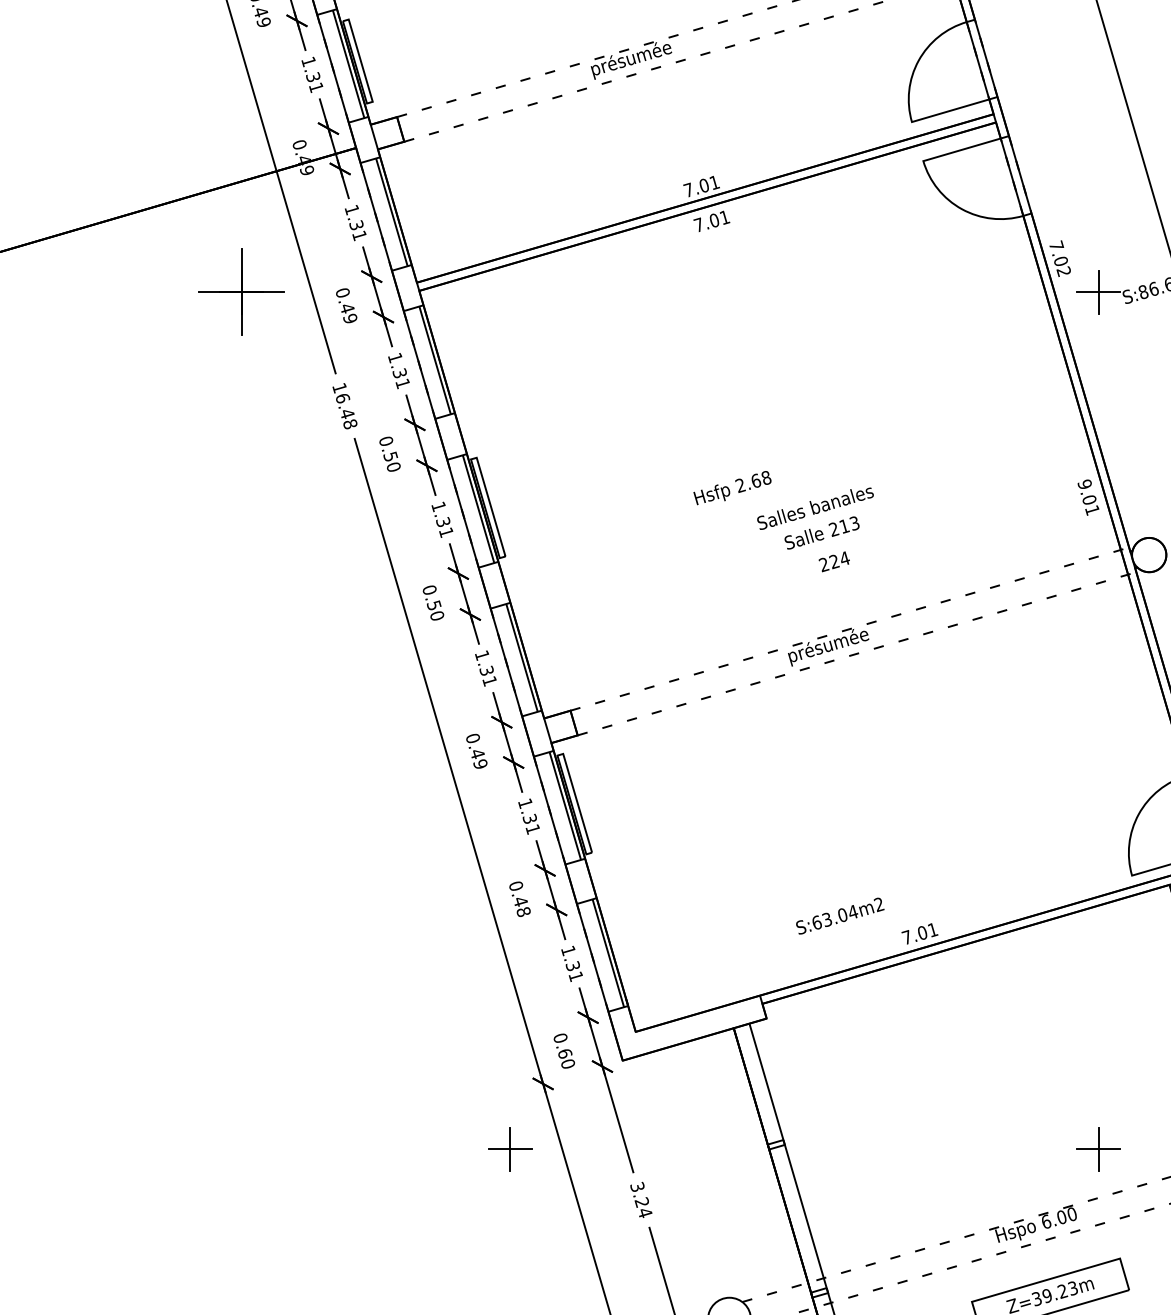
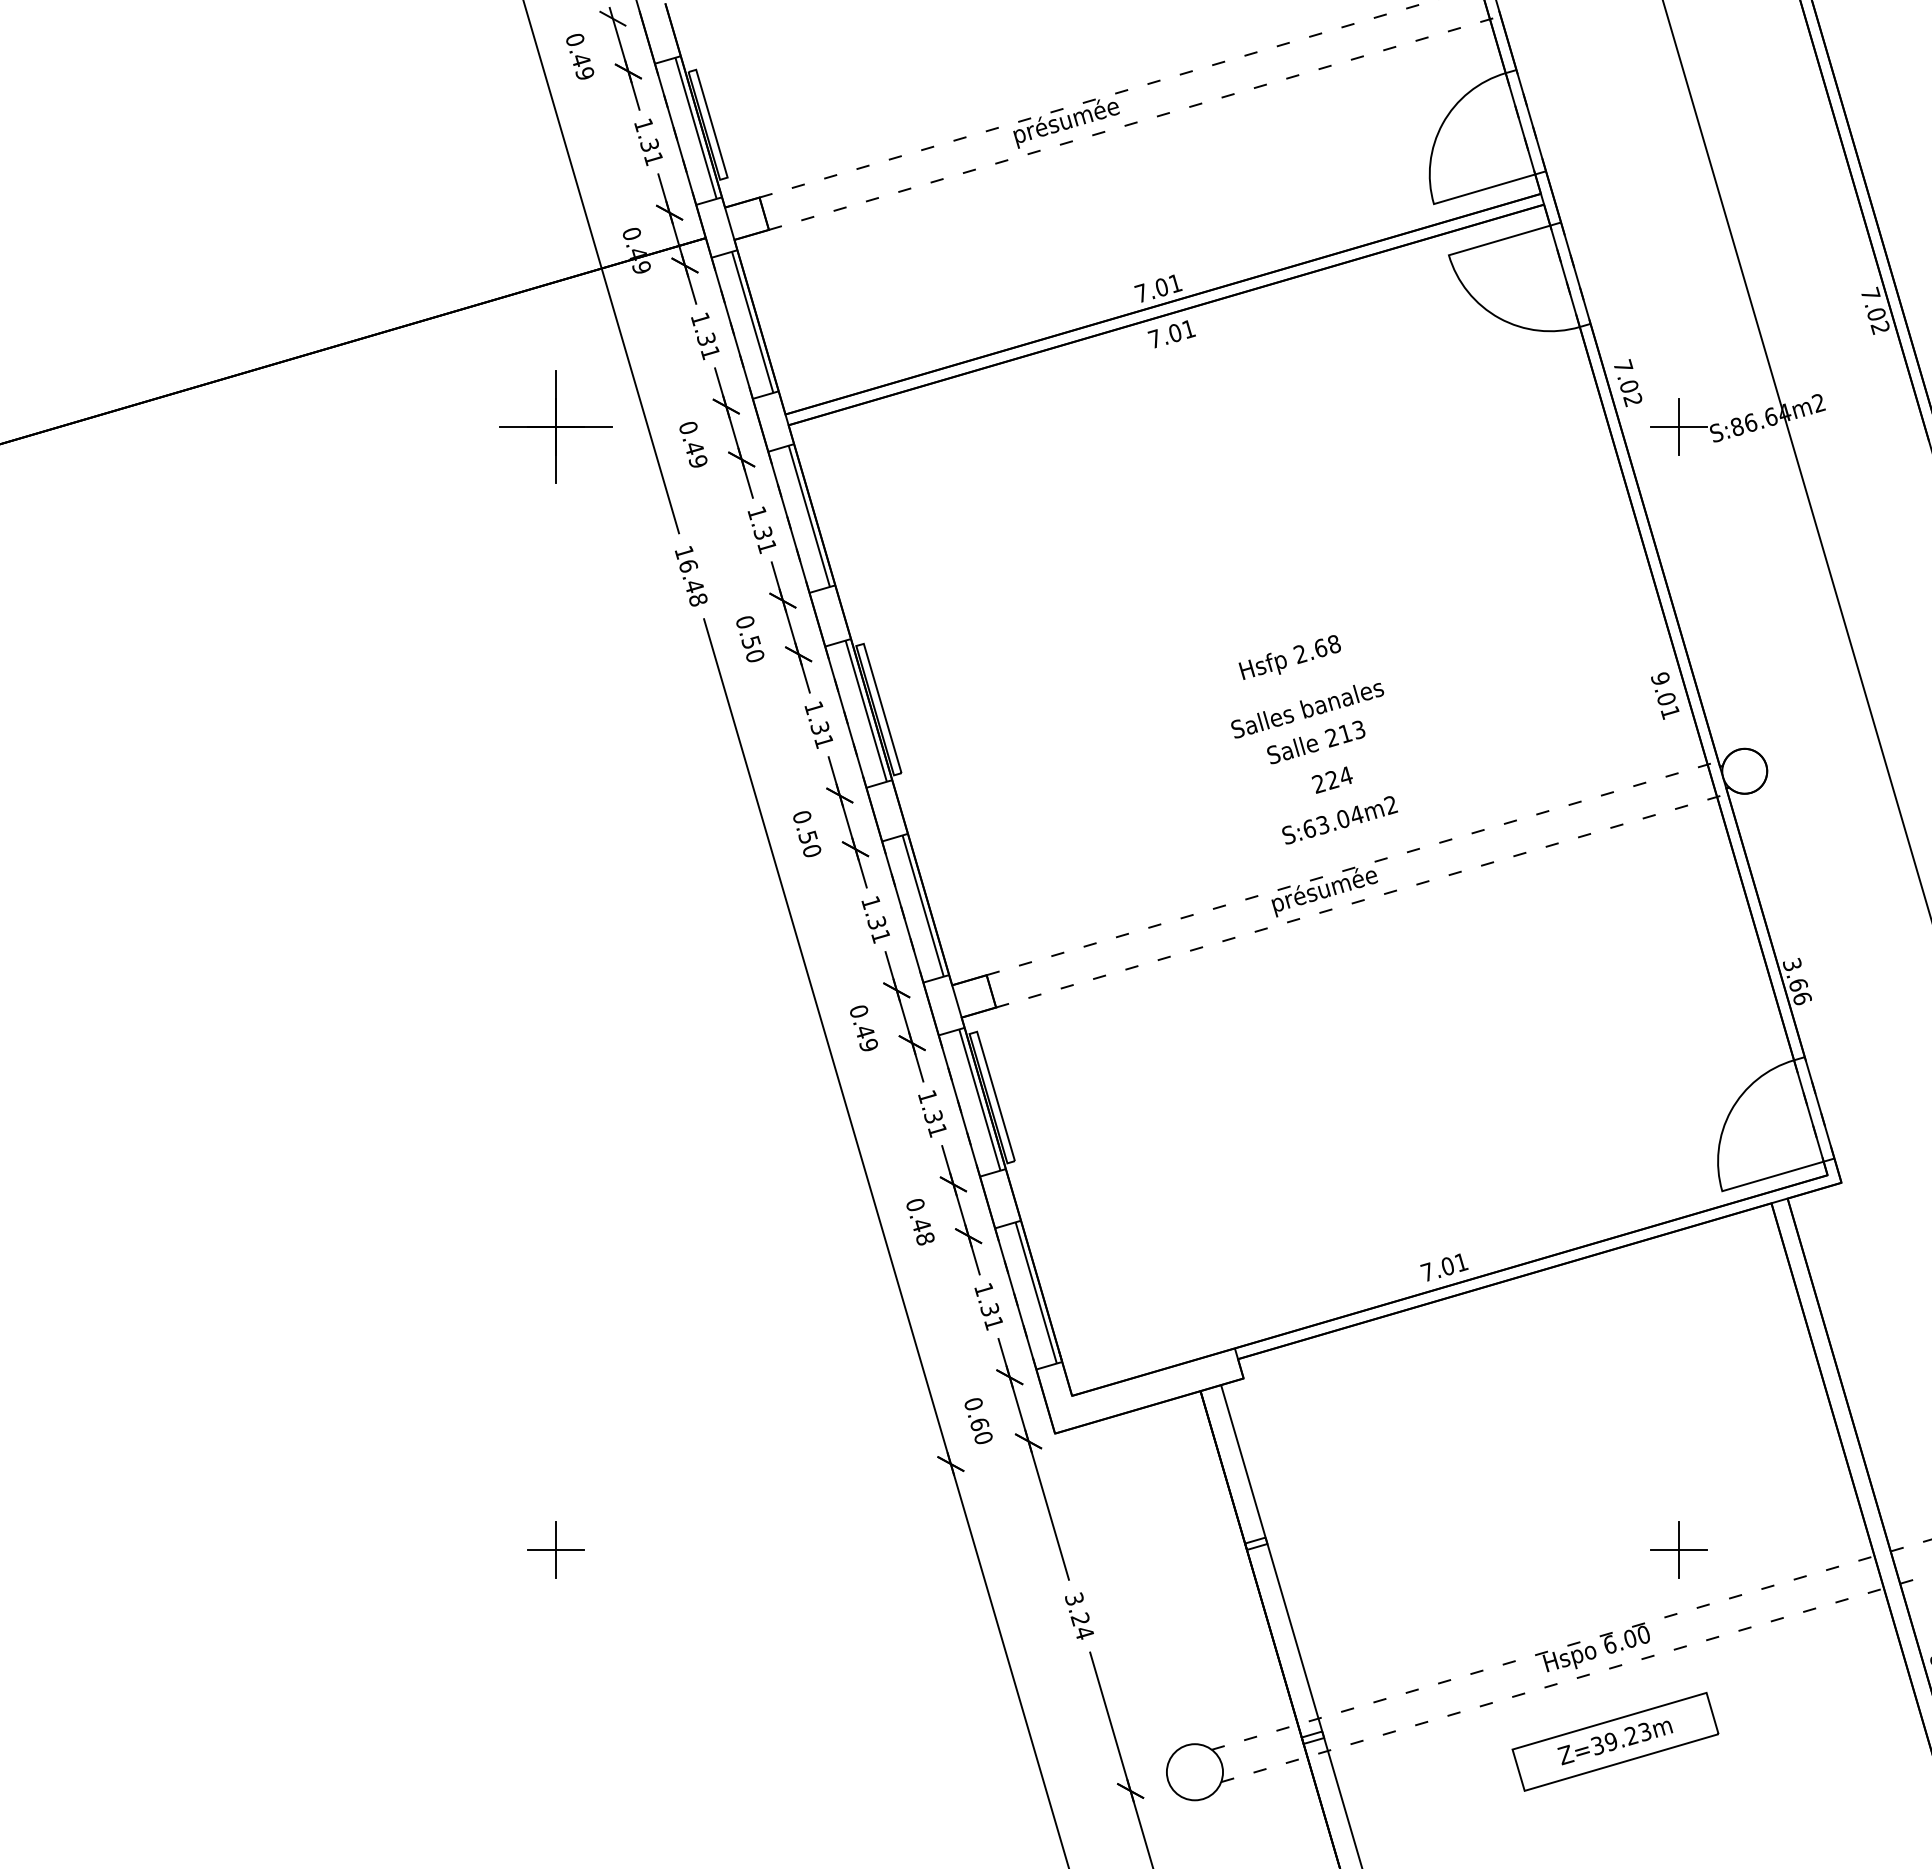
text: (732, 488) -> (1289, 657), moved
text: (839, 916) -> (1339, 820), moved
part: (510, 1149) -> (555, 1549), moved

